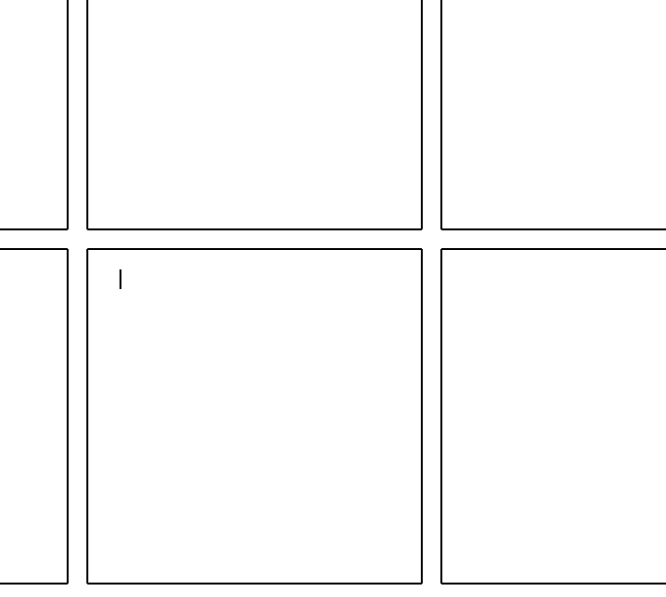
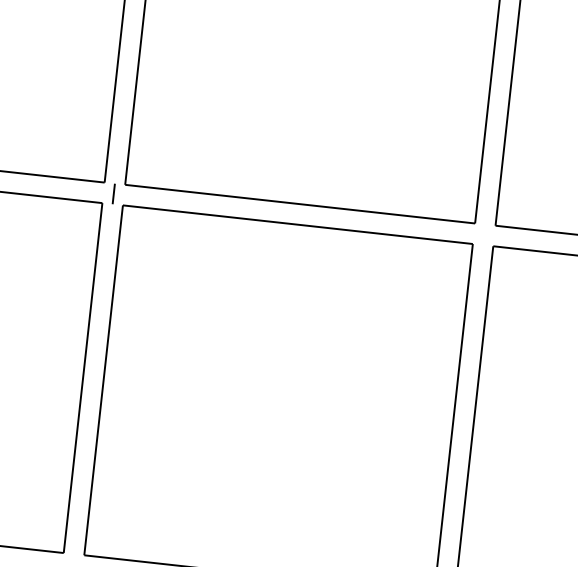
line: (120, 278) -> (113, 193), moved

